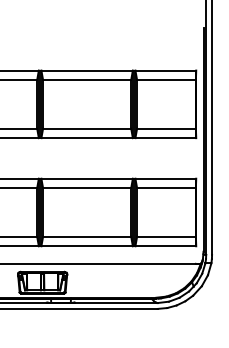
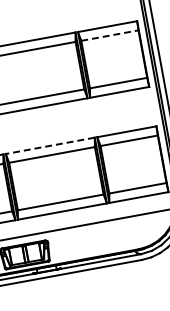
line: (167, 79) -> (110, 35), solid -> dashed
line: (87, 178) -> (50, 145), solid -> dashed

